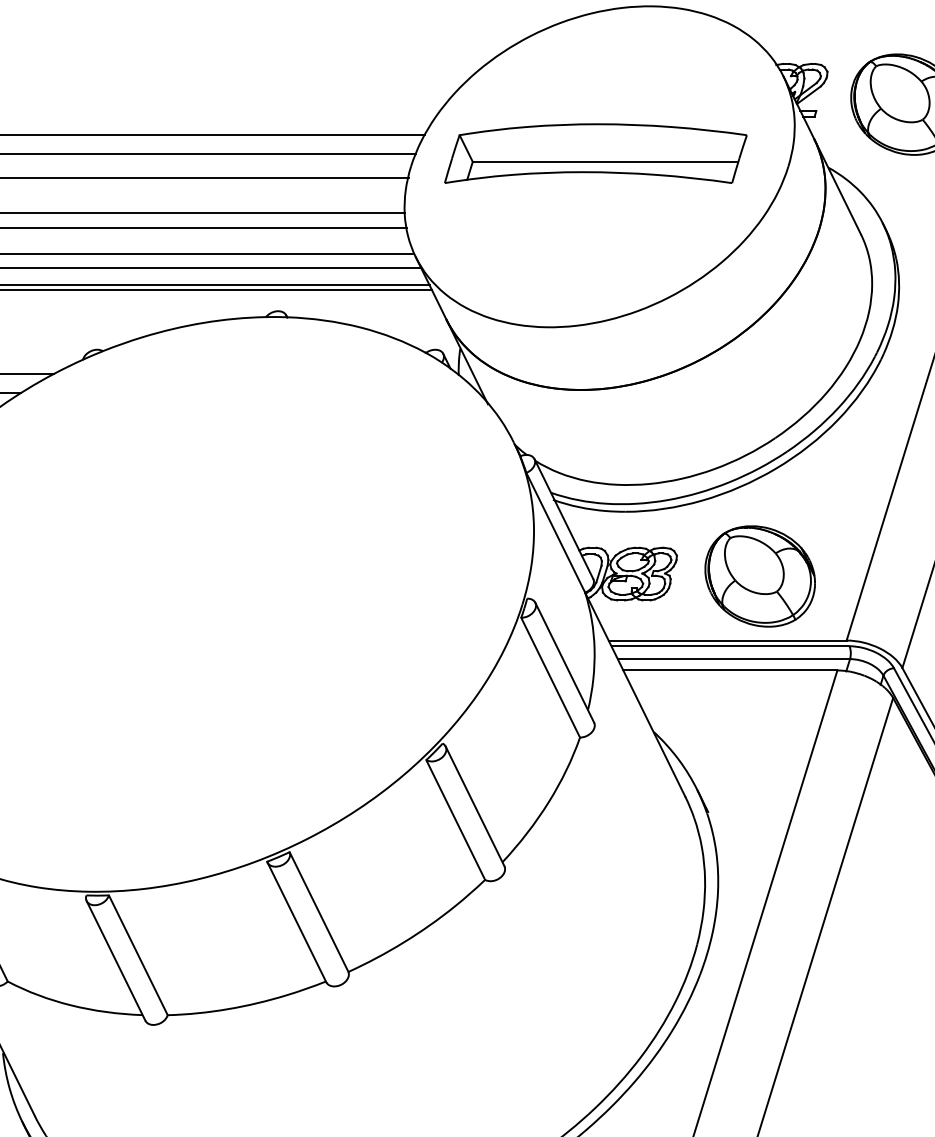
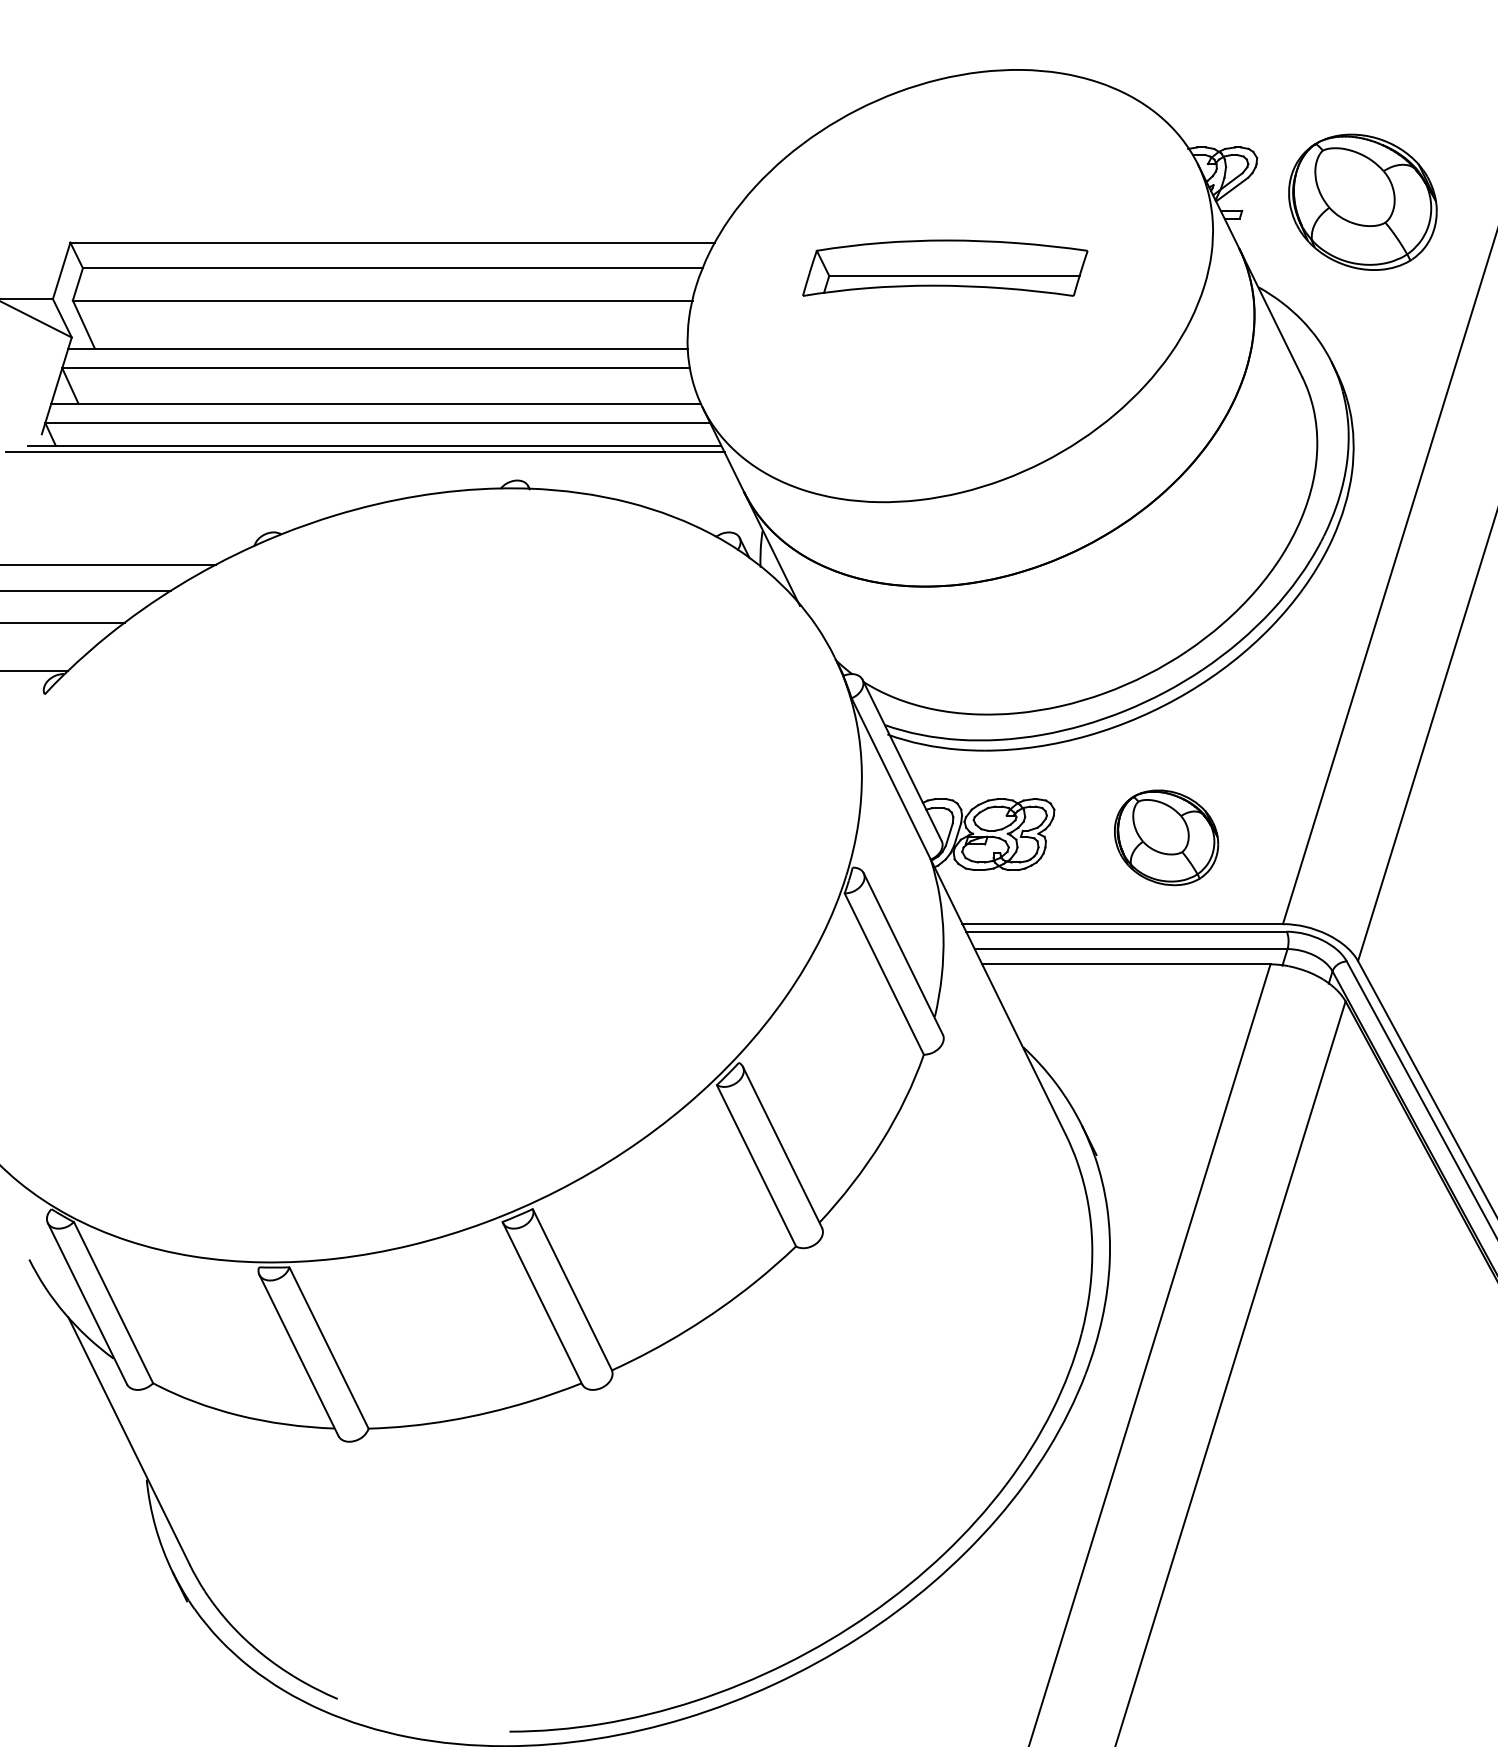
part: (596, 153) -> (945, 267), size x0.7
part: (760, 576) -> (1166, 837), size x0.7

